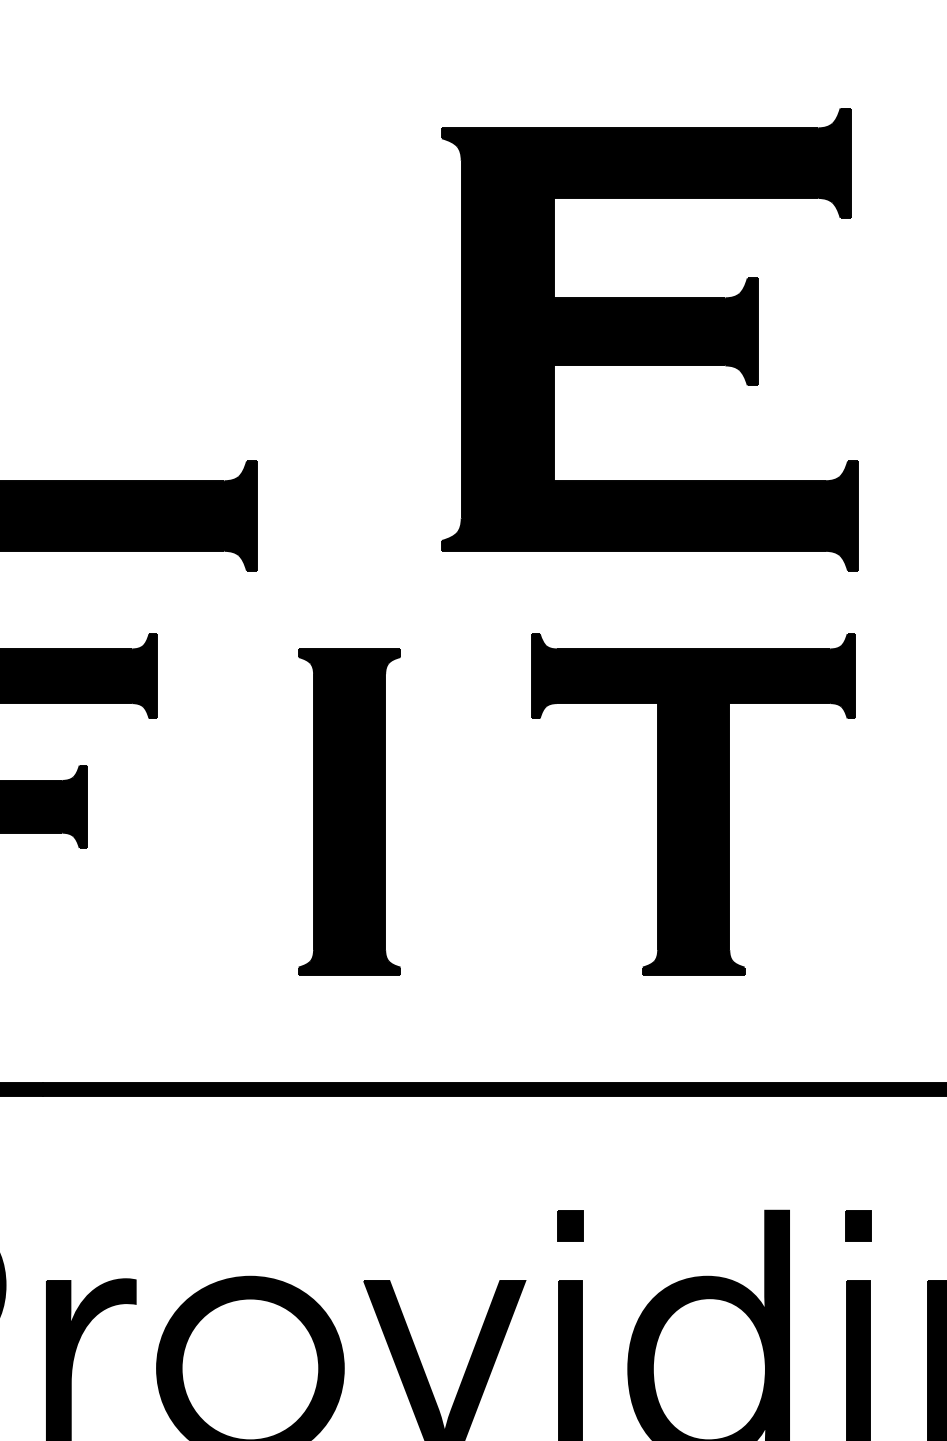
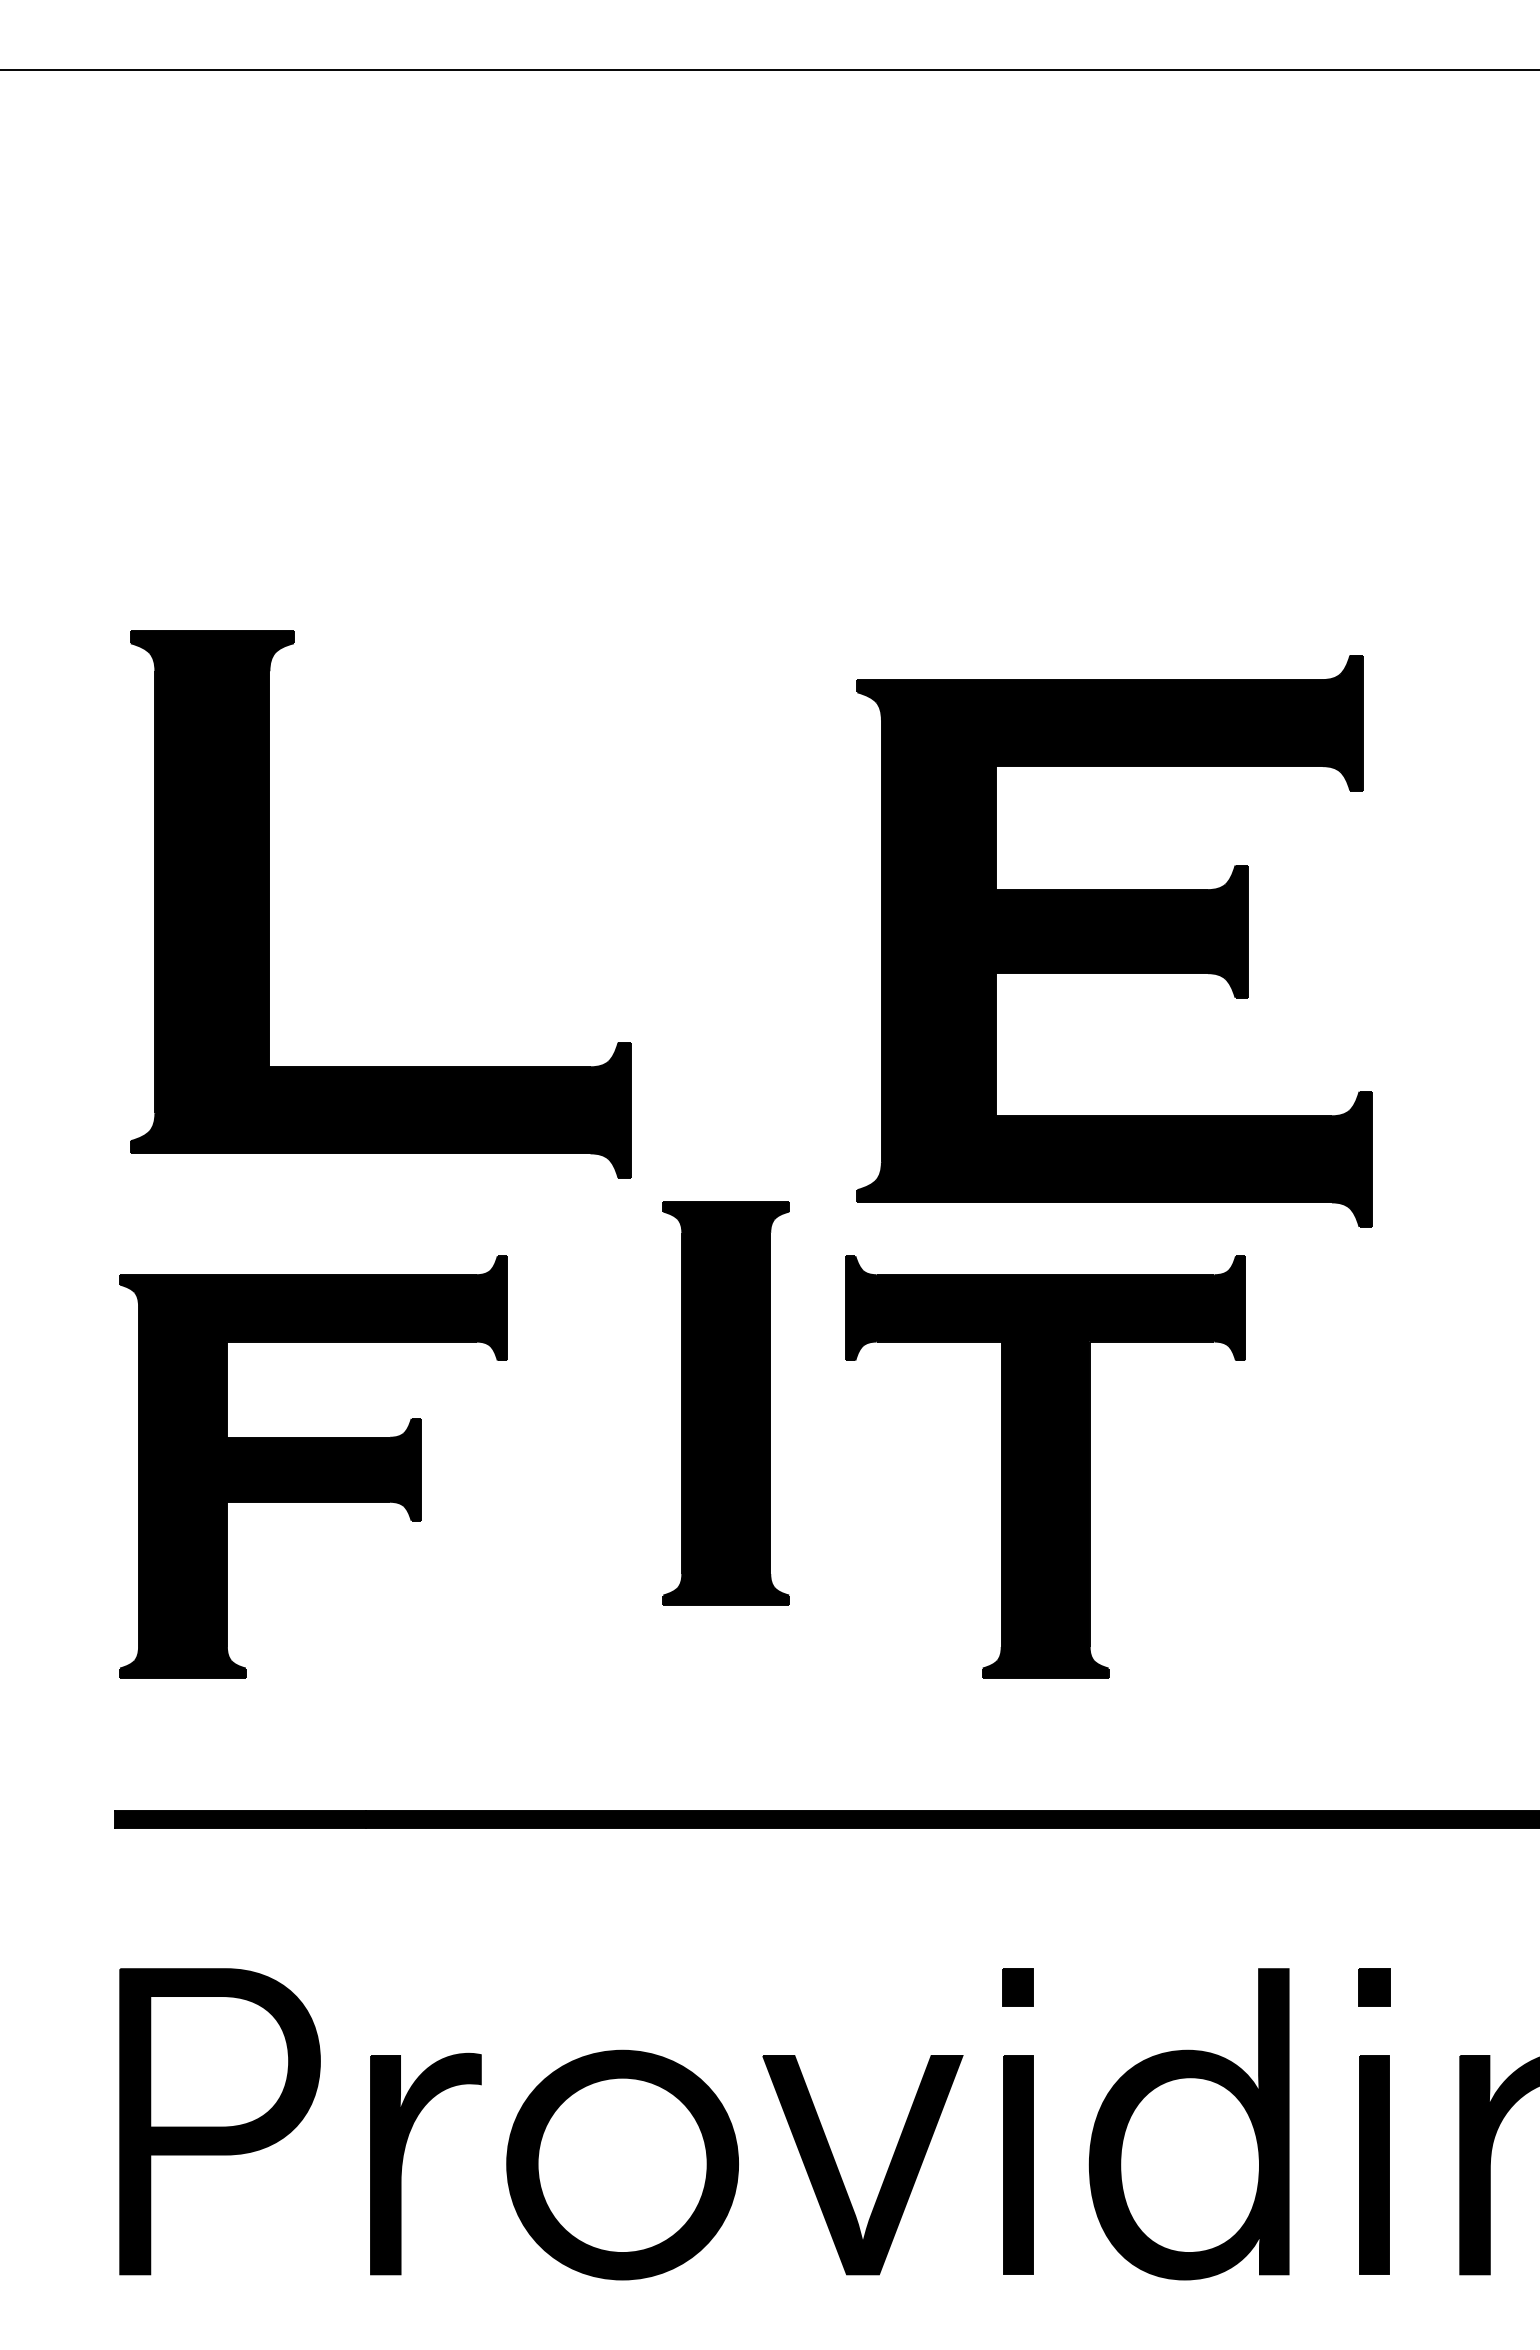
part: (649, 339) -> (1114, 941), moved
part: (693, 804) -> (1045, 1466), moved
part: (348, 812) -> (725, 1403), moved

